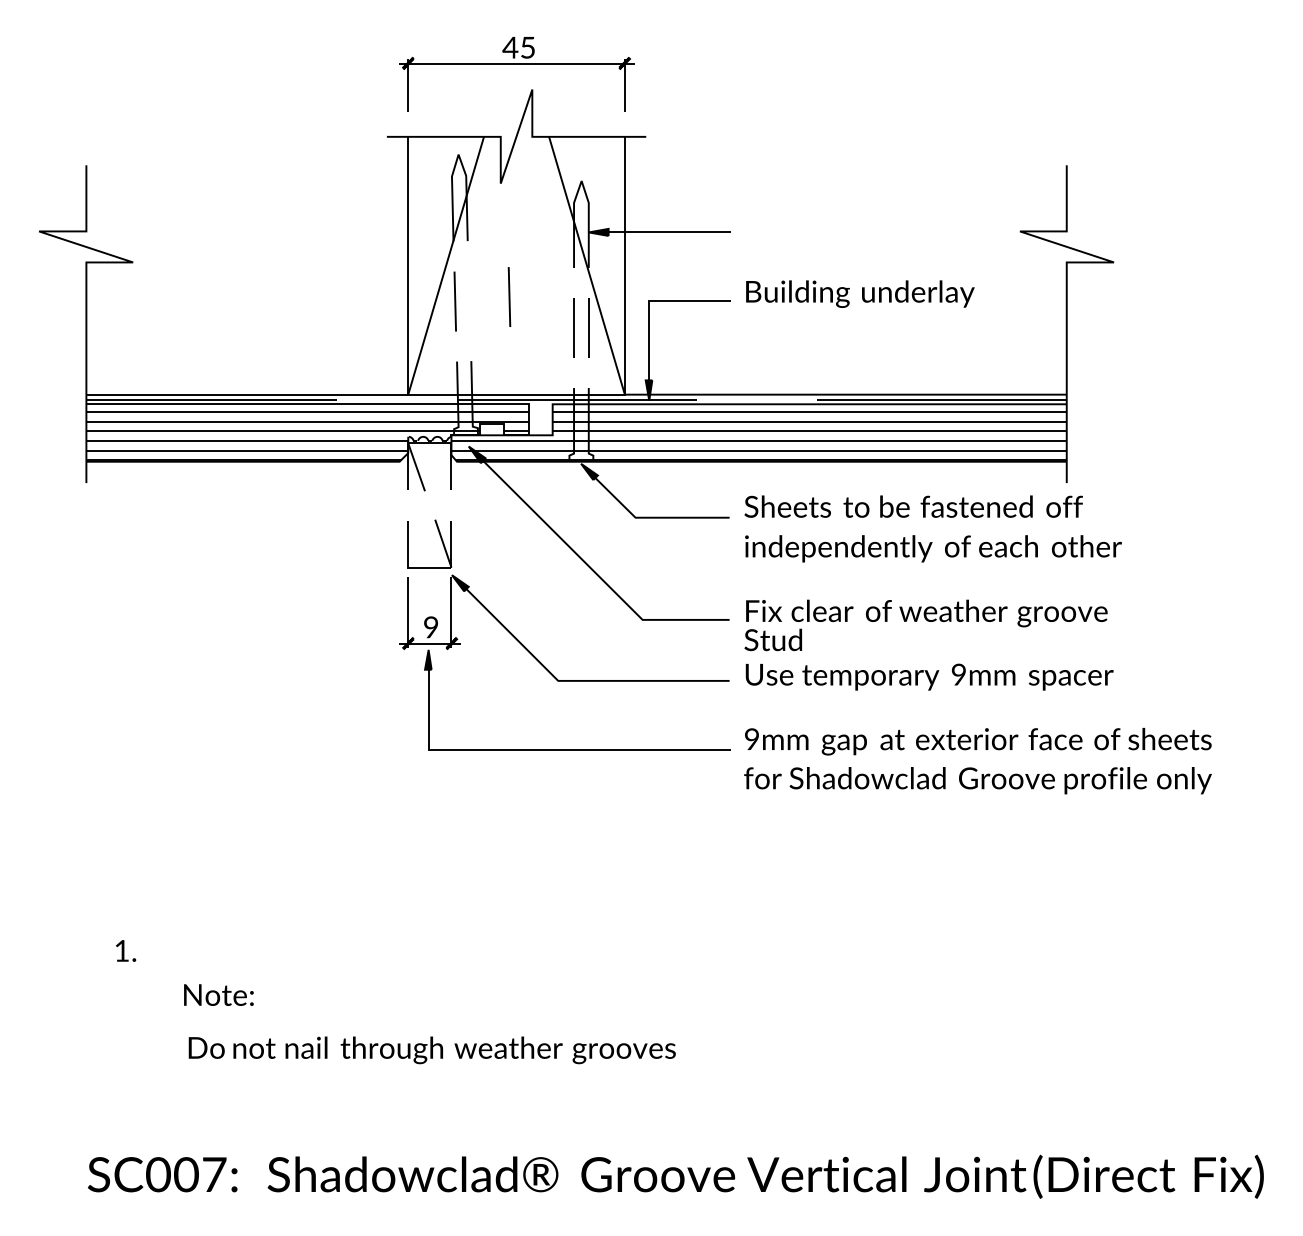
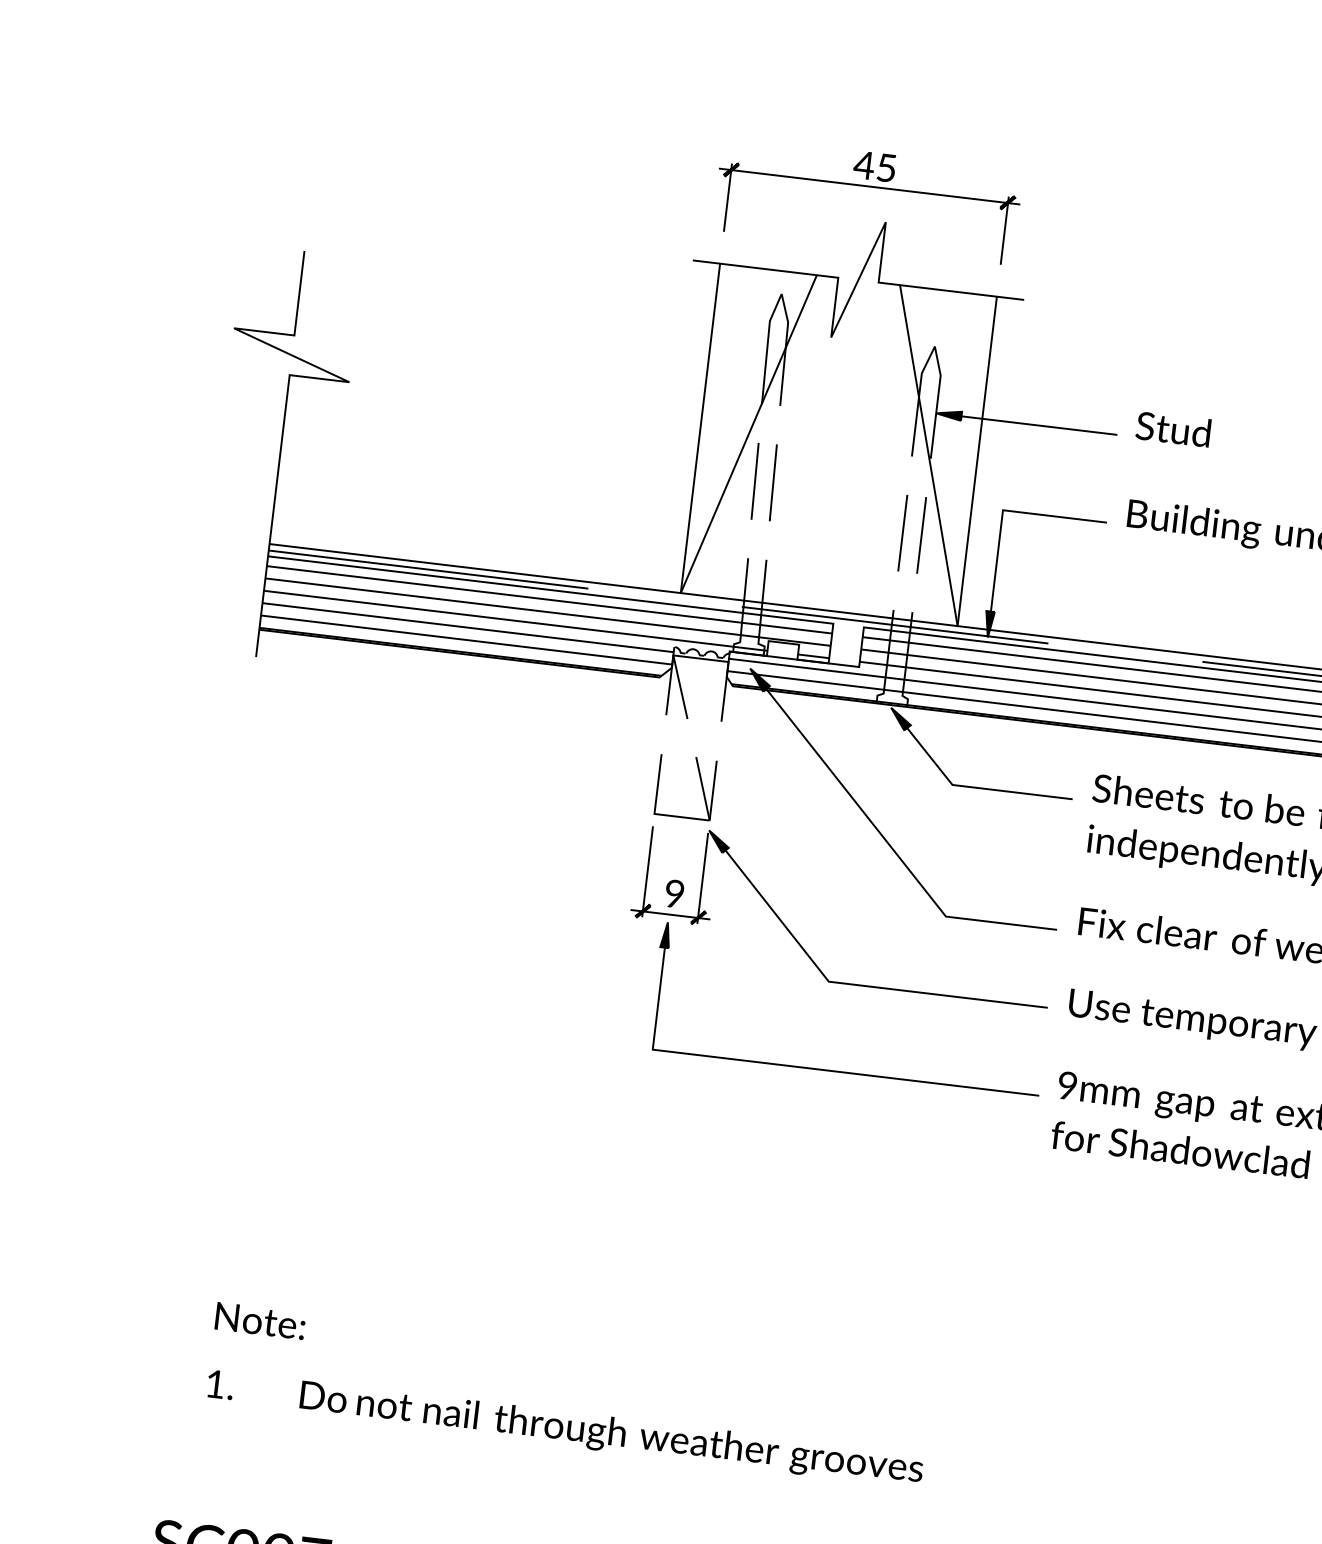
line: (509, 296) -> (773, 482), moved
text: (772, 639) -> (1172, 428), moved
text: (126, 950) -> (221, 1384), moved
text: (218, 994) -> (260, 1320), moved

